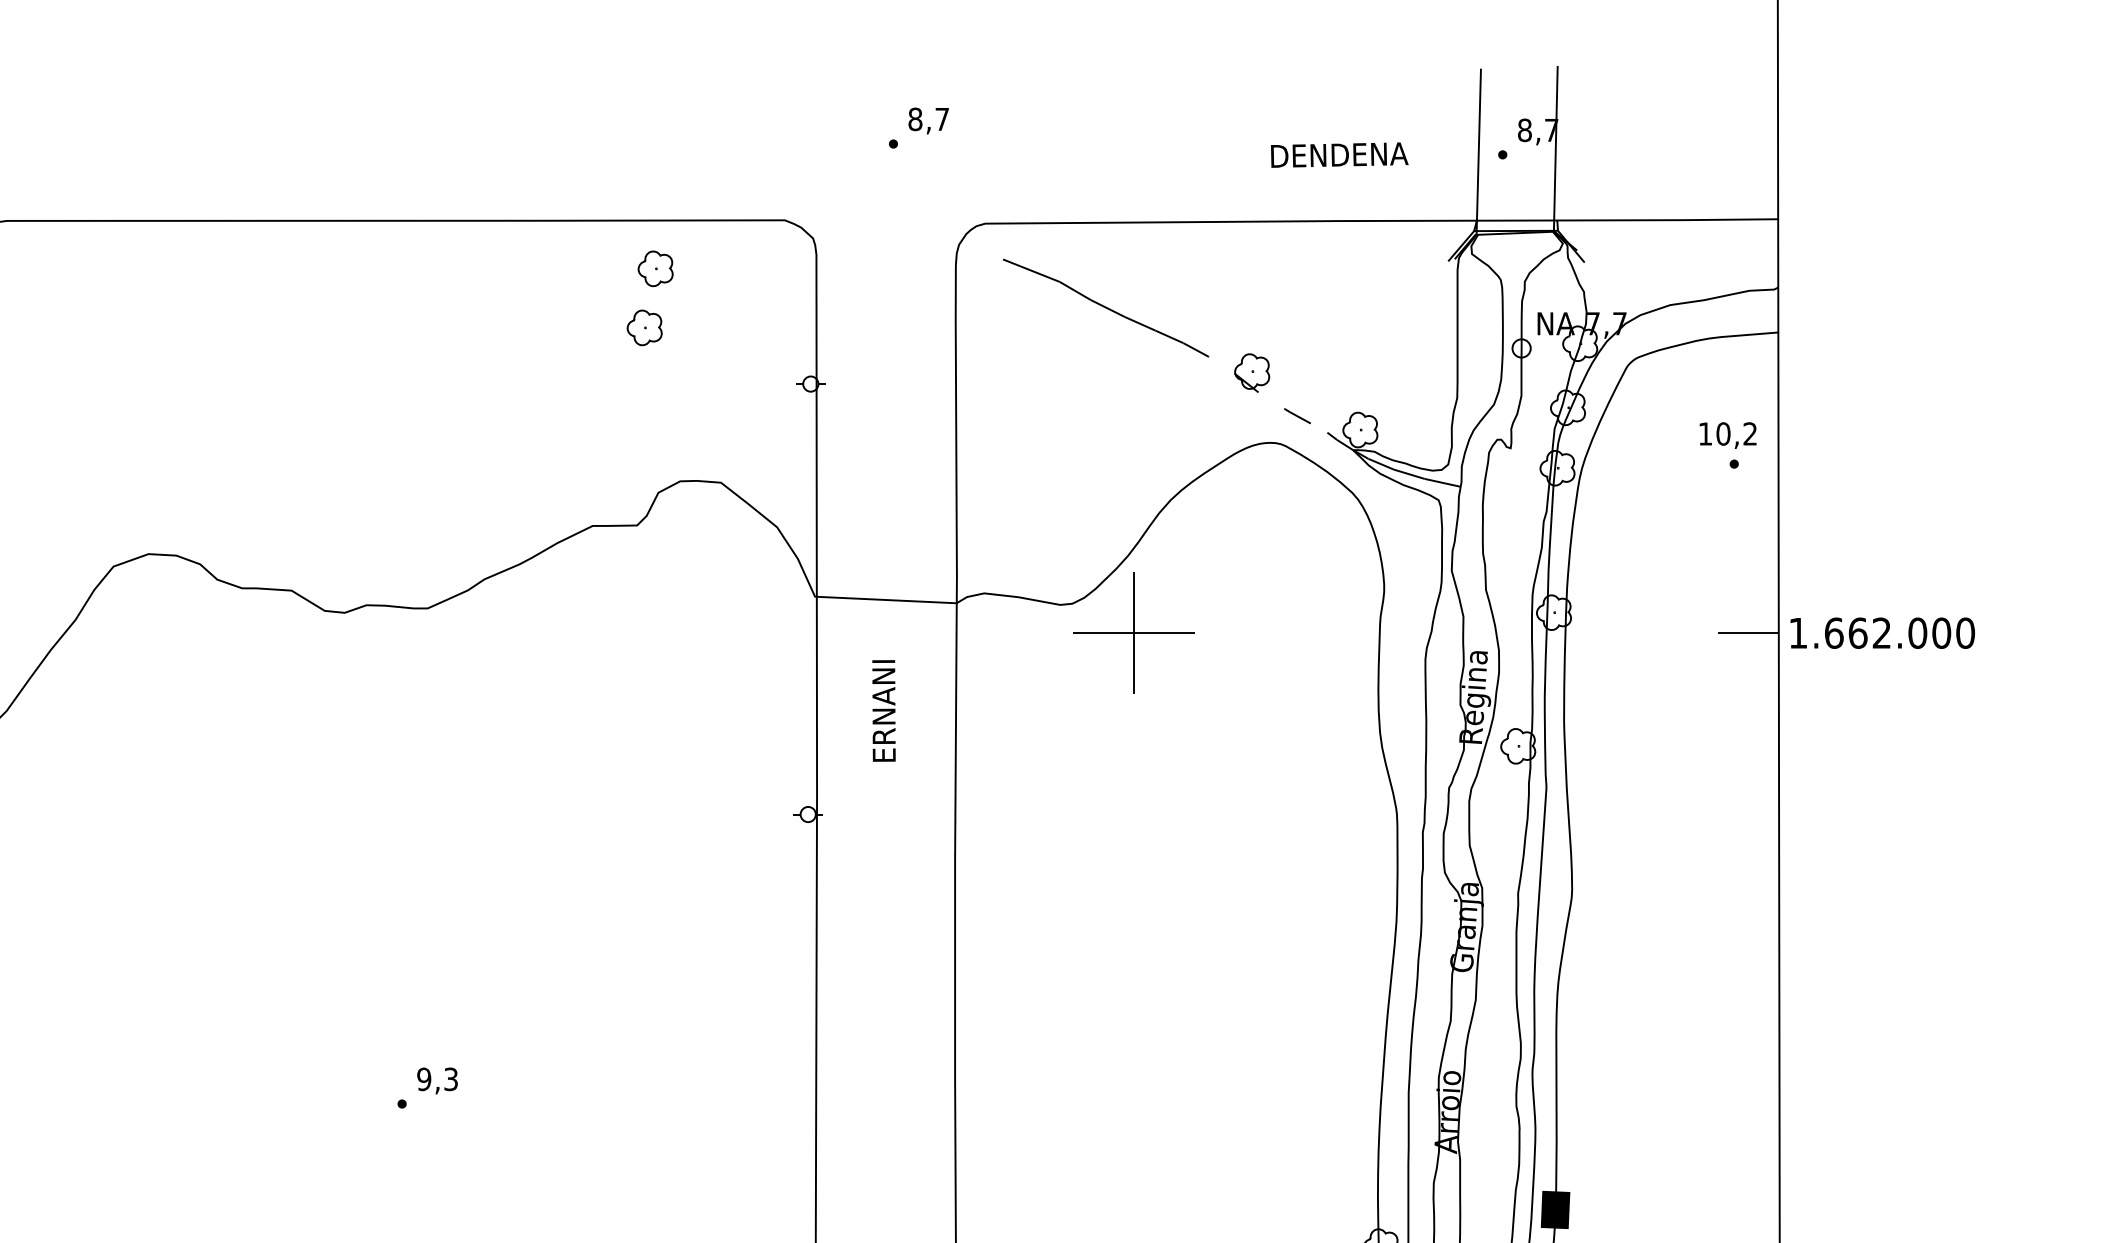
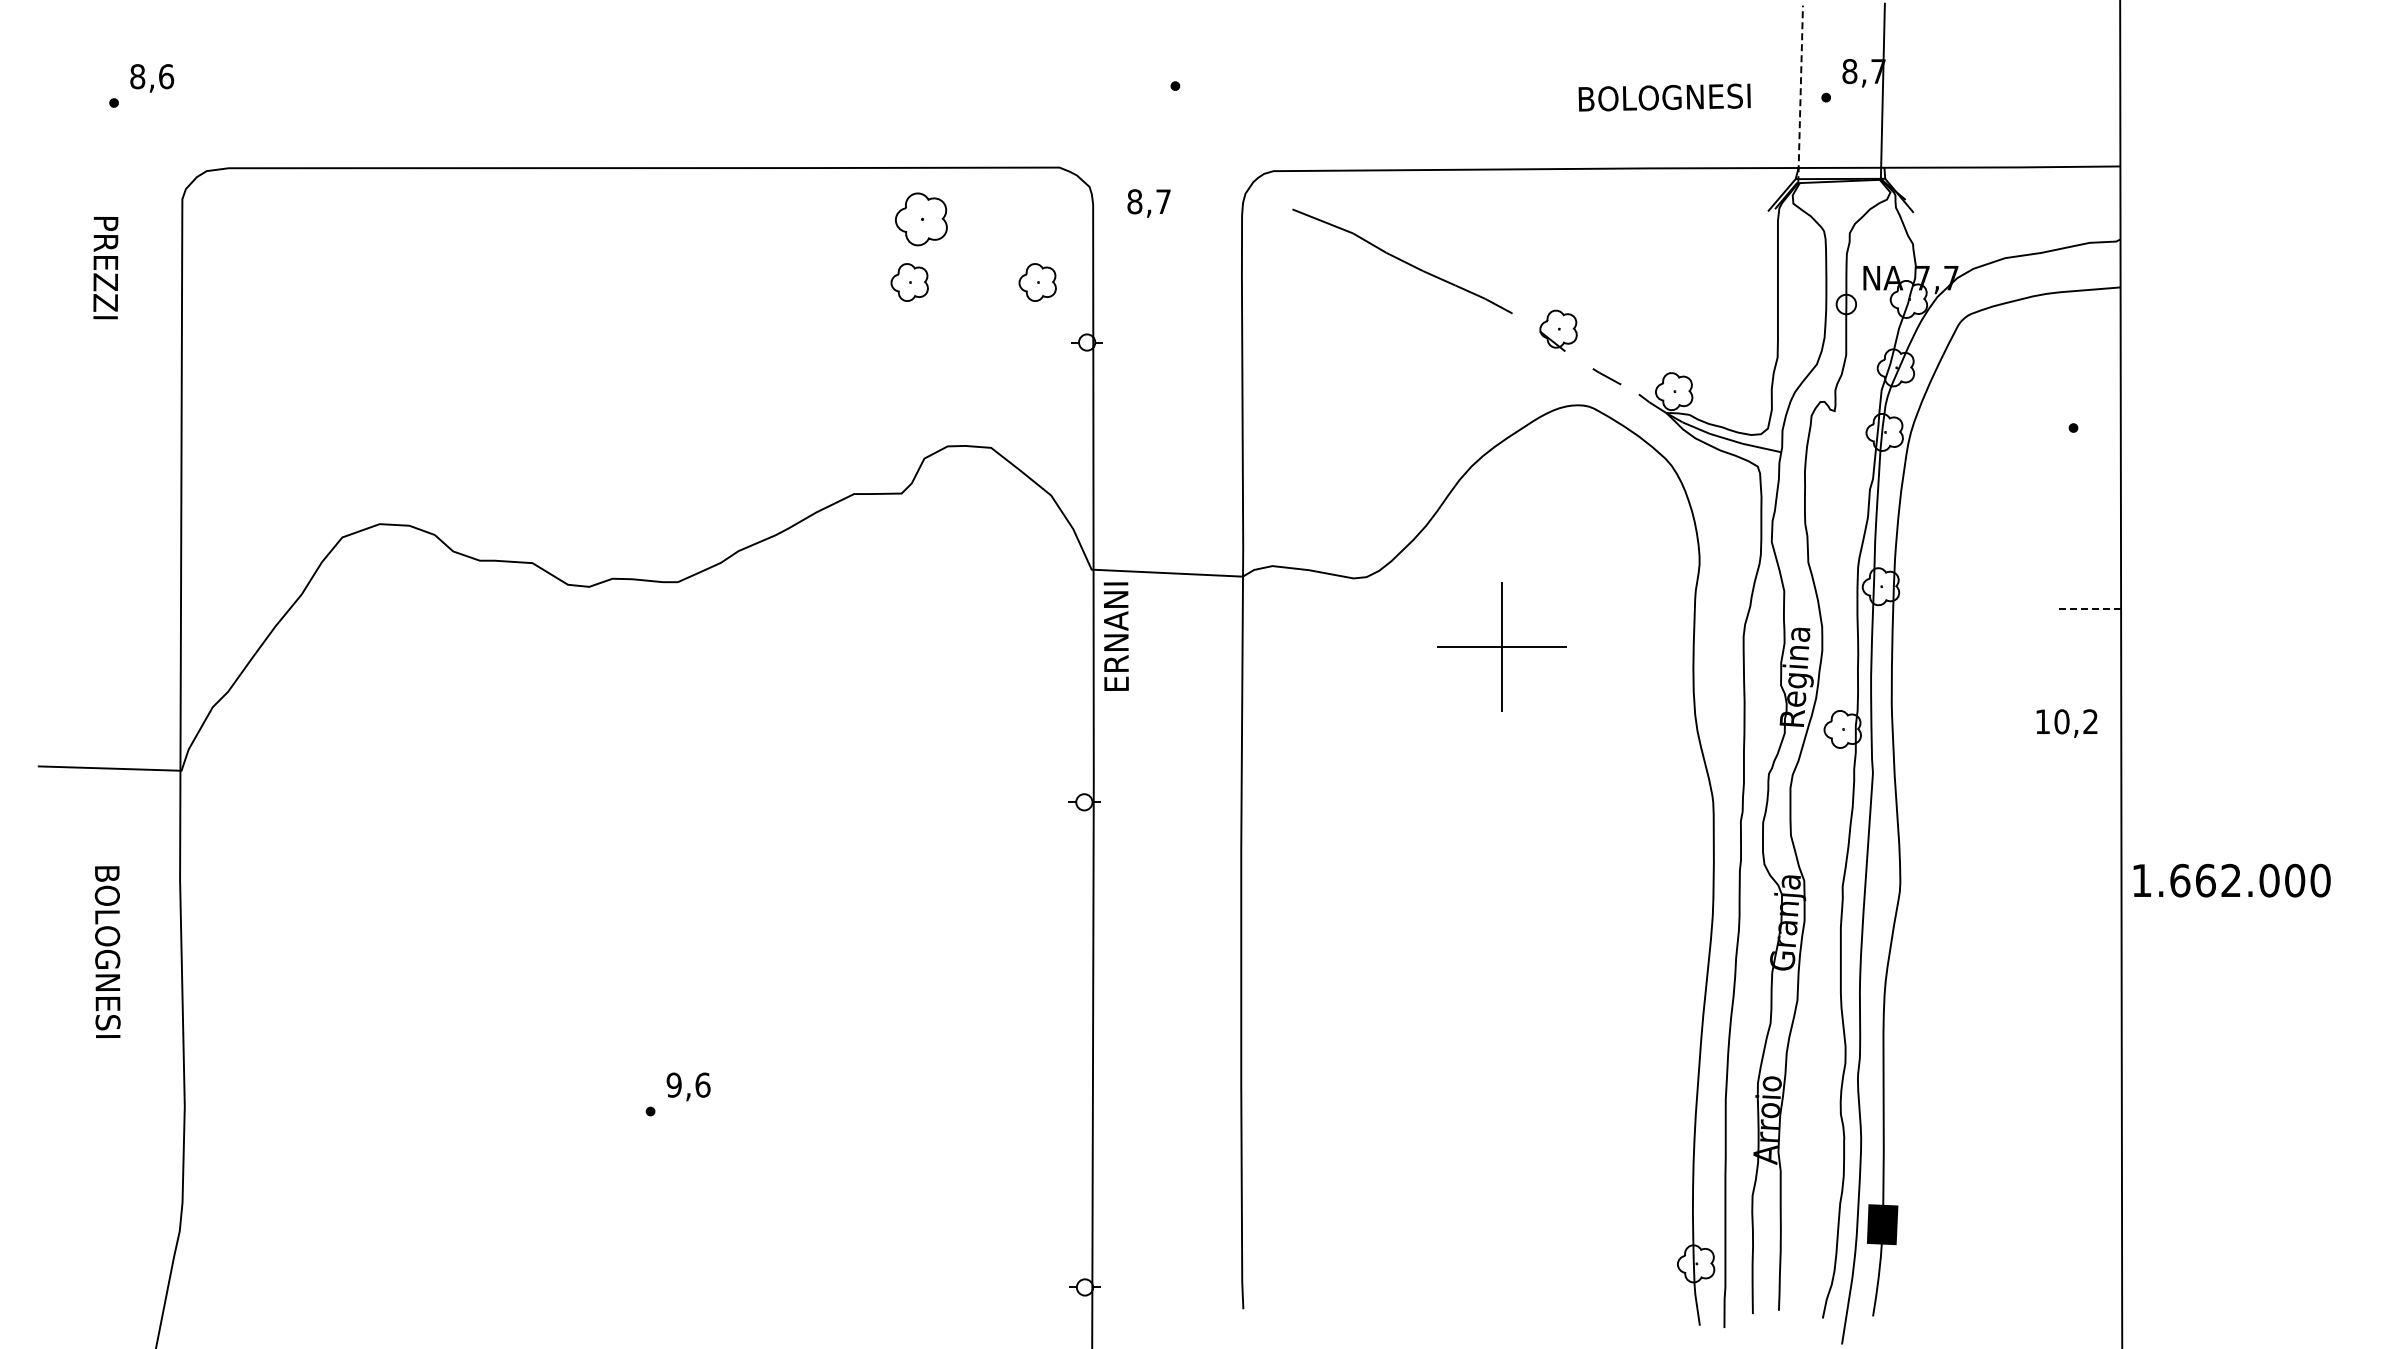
text: (928, 120) -> (1148, 203), moved
line: (1478, 151) -> (1800, 94), solid -> dashed
text: (1352, 154) -> (1665, 97), DENDENA -> BOLOGNESI
part: (655, 268) -> (921, 219), size x1.4
part: (764, 327) -> (1037, 282), added
text: (1727, 435) -> (2066, 723), moved
part: (1133, 633) -> (1501, 646), moved
line: (1748, 633) -> (2088, 608), solid -> dashed
text: (1882, 633) -> (2231, 880), moved
text: (883, 710) -> (1115, 636), moved
text: (450, 1078) -> (702, 1084), 9,3 -> 9,6

